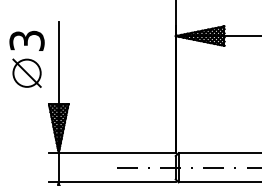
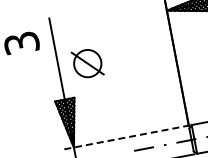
part: (26, 72) -> (87, 62), moved
line: (112, 153) -> (126, 137), solid -> dashed

